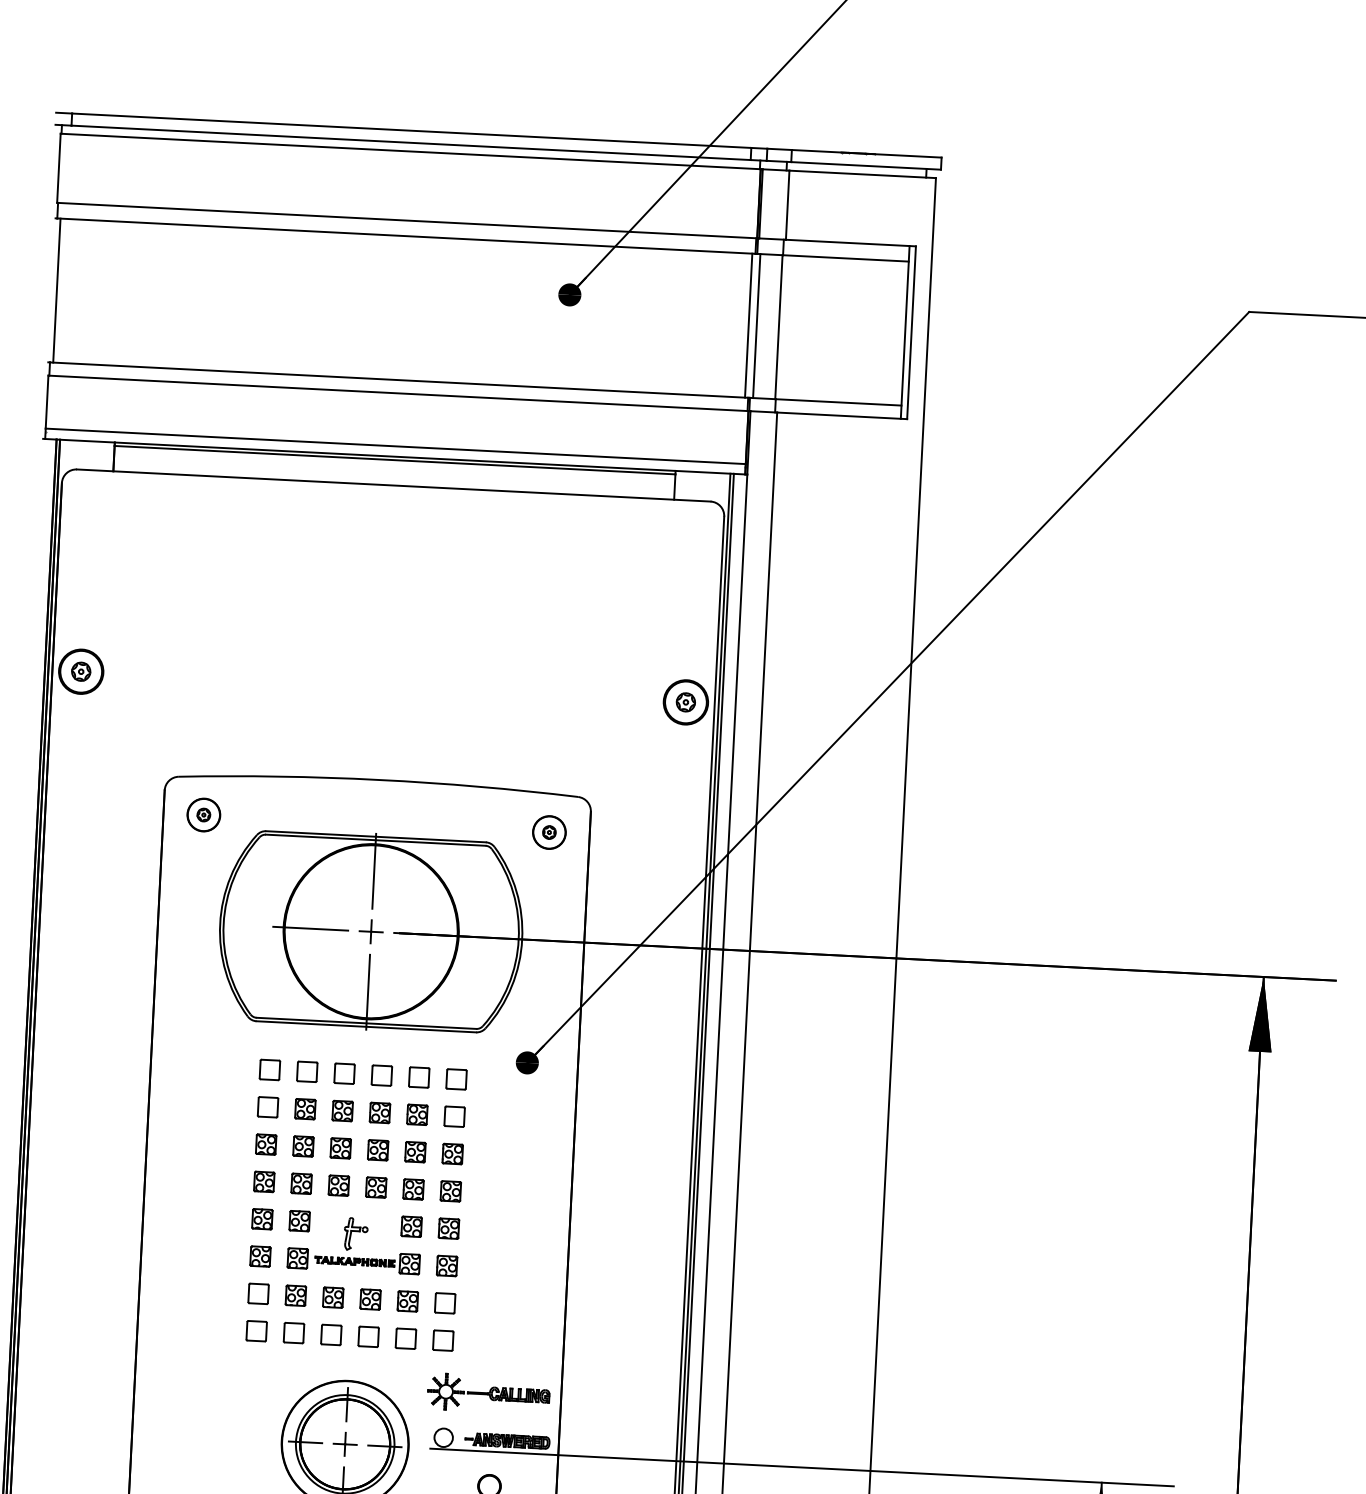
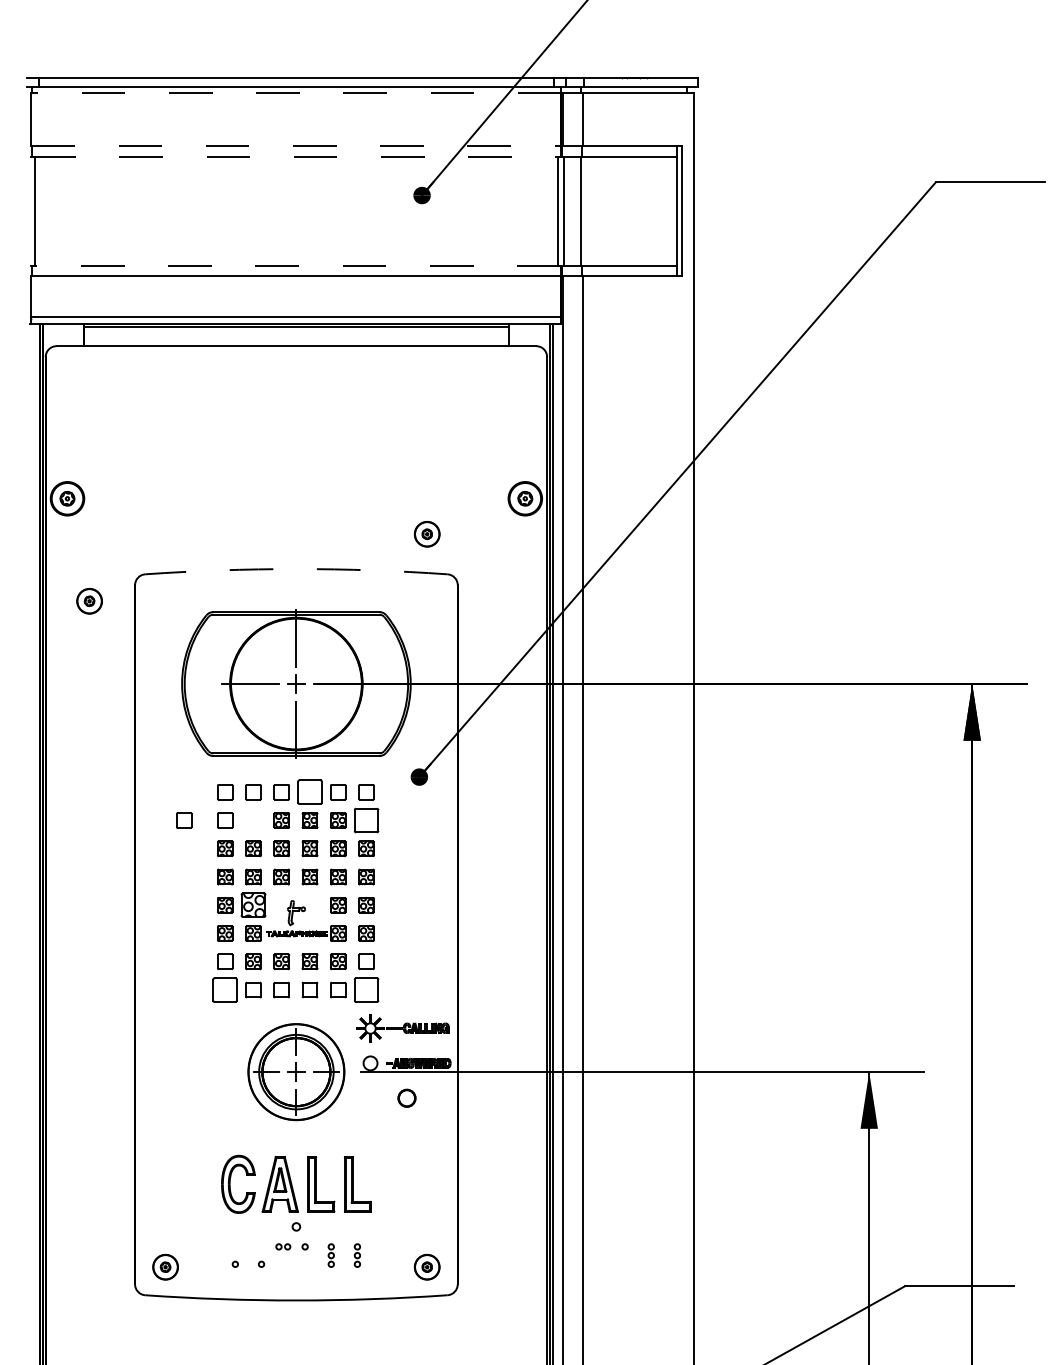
line: (410, 151) -> (296, 93), solid -> dashed
line: (407, 220) -> (296, 145), solid -> dashed
line: (406, 236) -> (296, 157), solid -> dashed
line: (397, 380) -> (295, 266), solid -> dashed
arc: (378, 780) -> (296, 569), solid -> dashed
part: (203, 815) -> (89, 601), moved
part: (548, 832) -> (426, 534), moved
part: (381, 1075) -> (309, 792), size x1.6
part: (214, 1104) -> (184, 820), added
part: (305, 1109) -> (253, 820), removed
part: (454, 1116) -> (366, 820), size x1.6
part: (299, 1221) -> (253, 905), size x1.6
part: (257, 1330) -> (225, 989), size x1.6
part: (443, 1339) -> (366, 989), size x1.6

